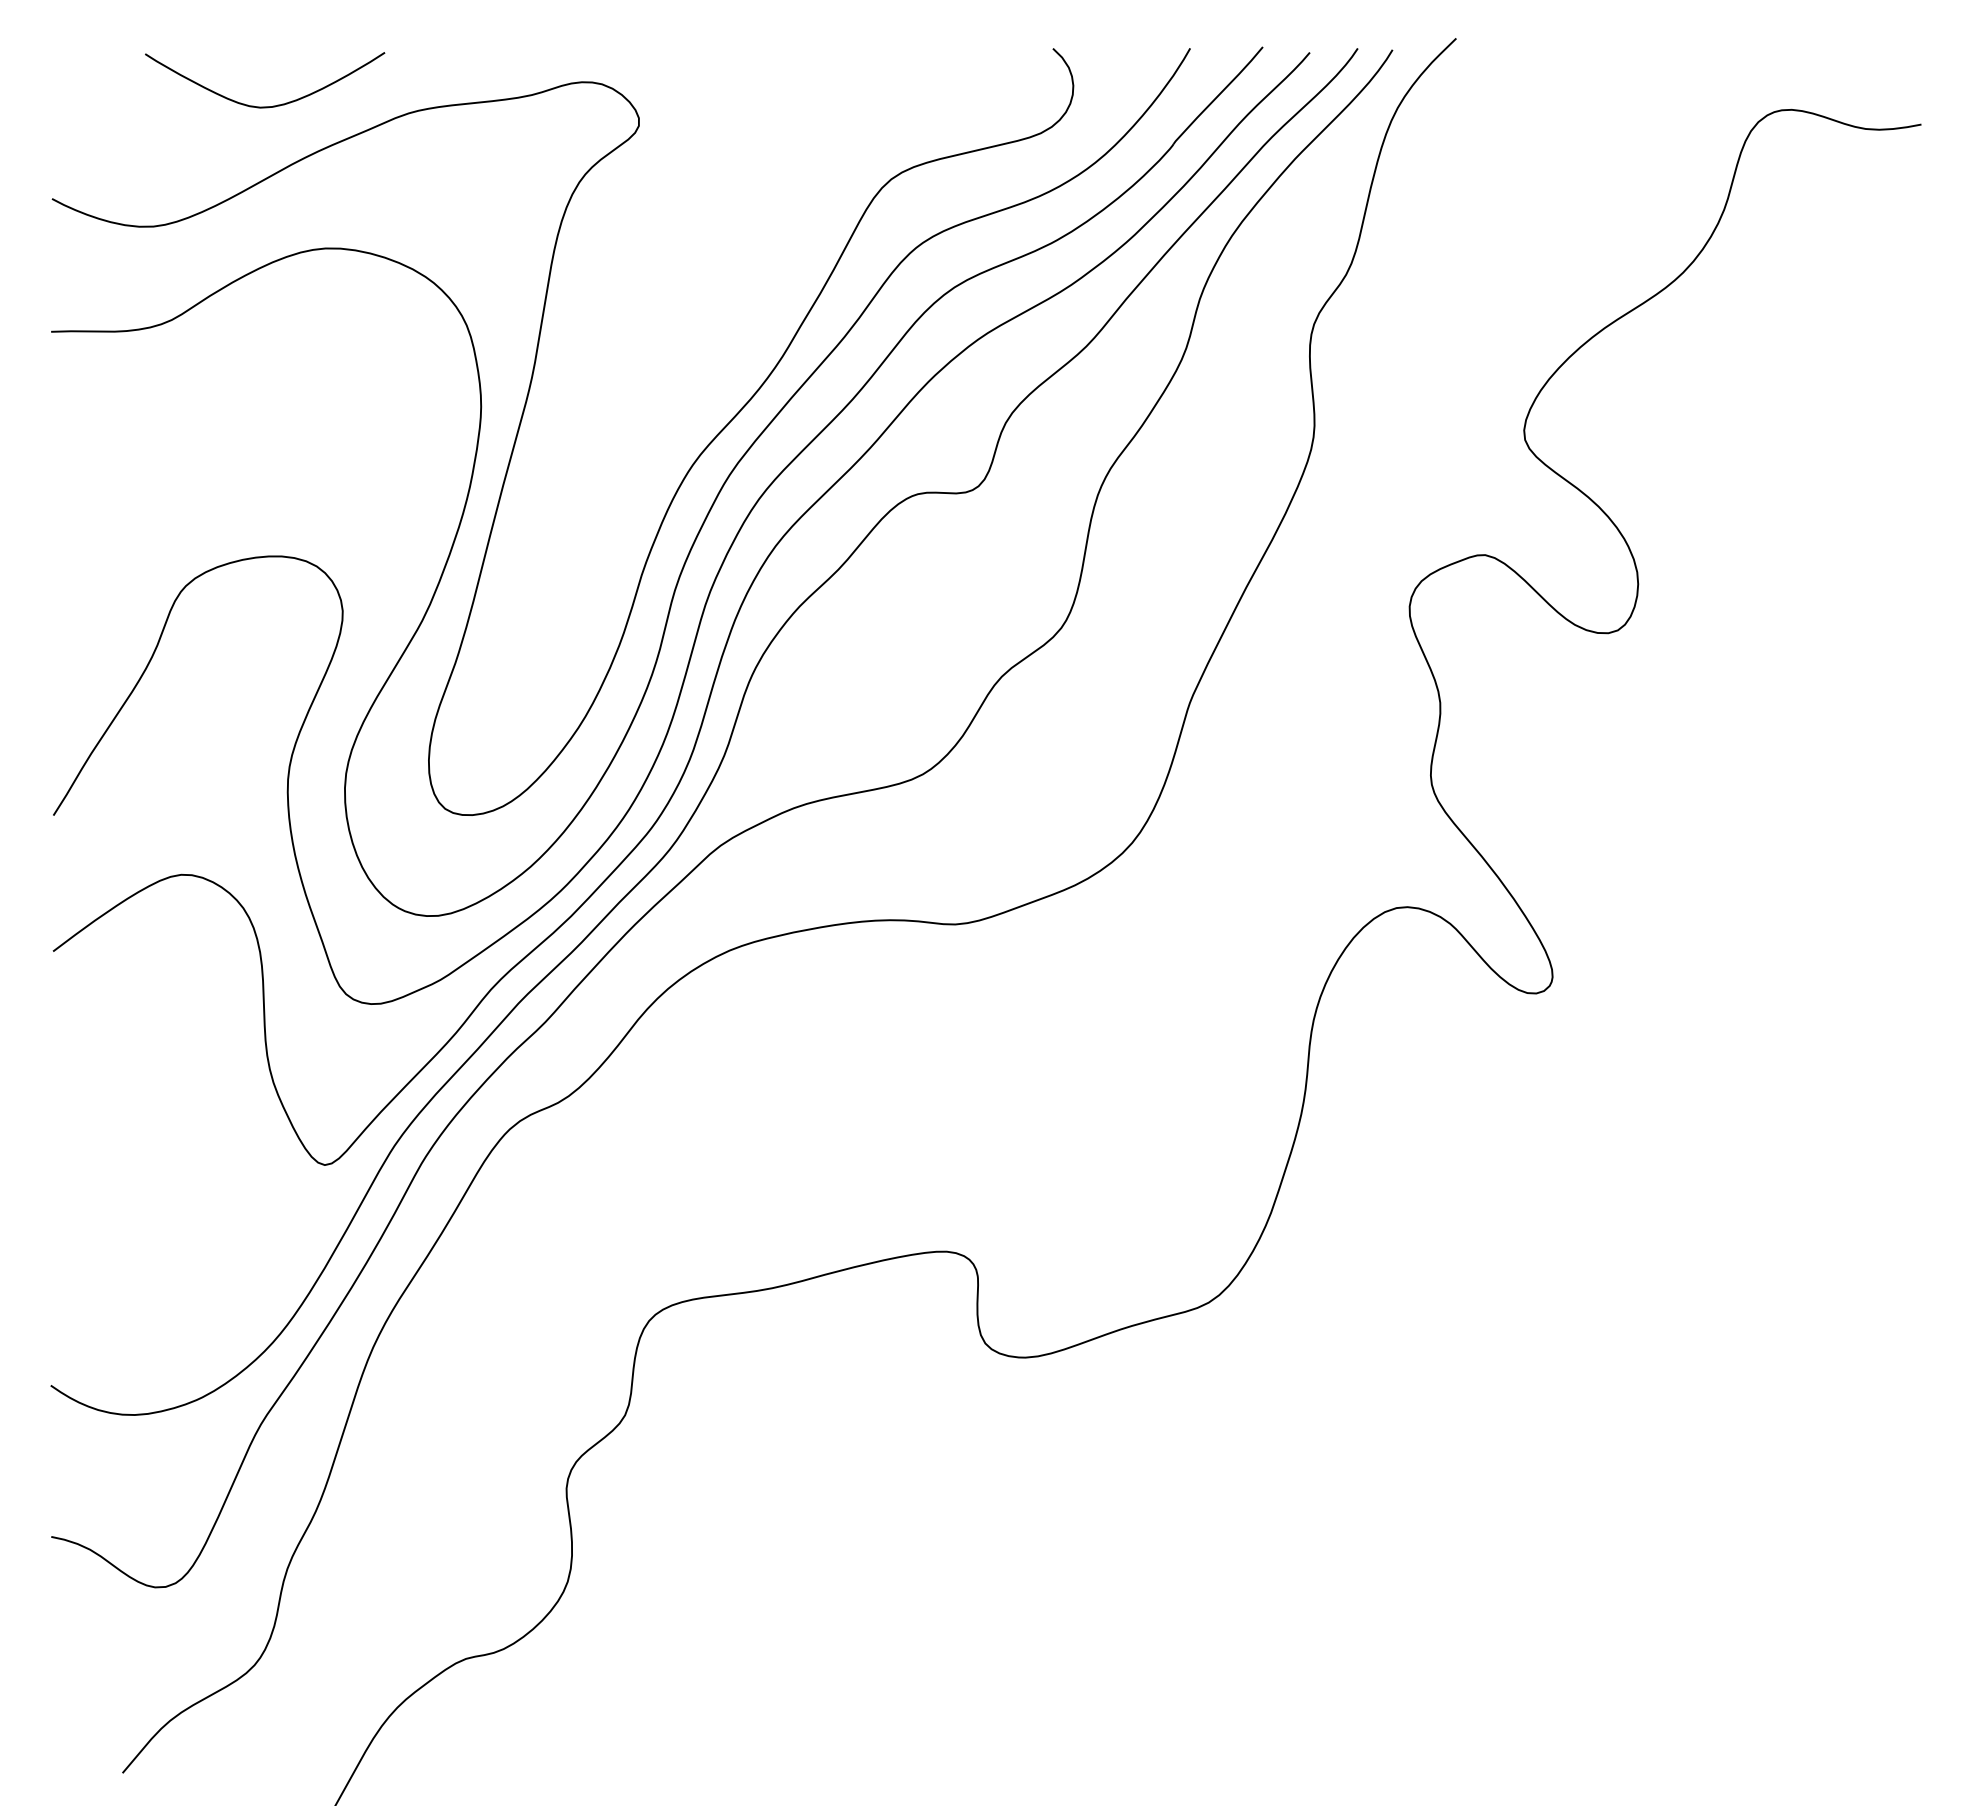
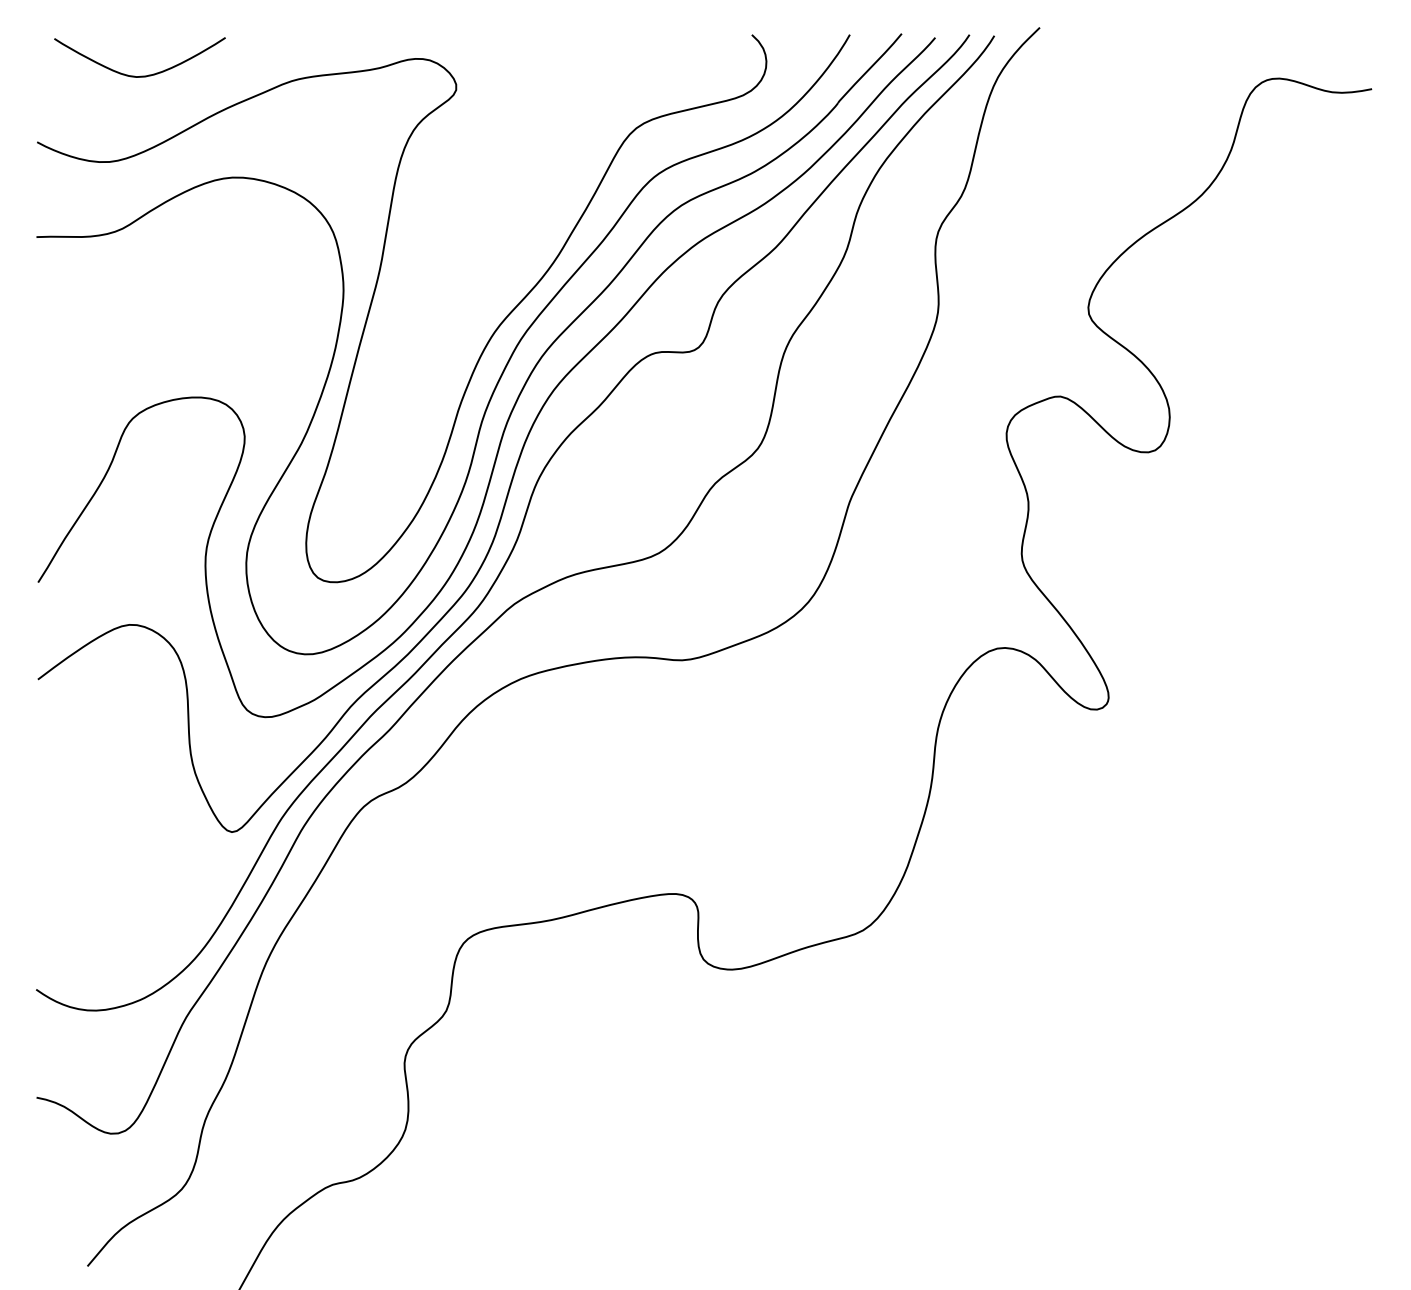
curve: (265, 106) -> (140, 76), moved

